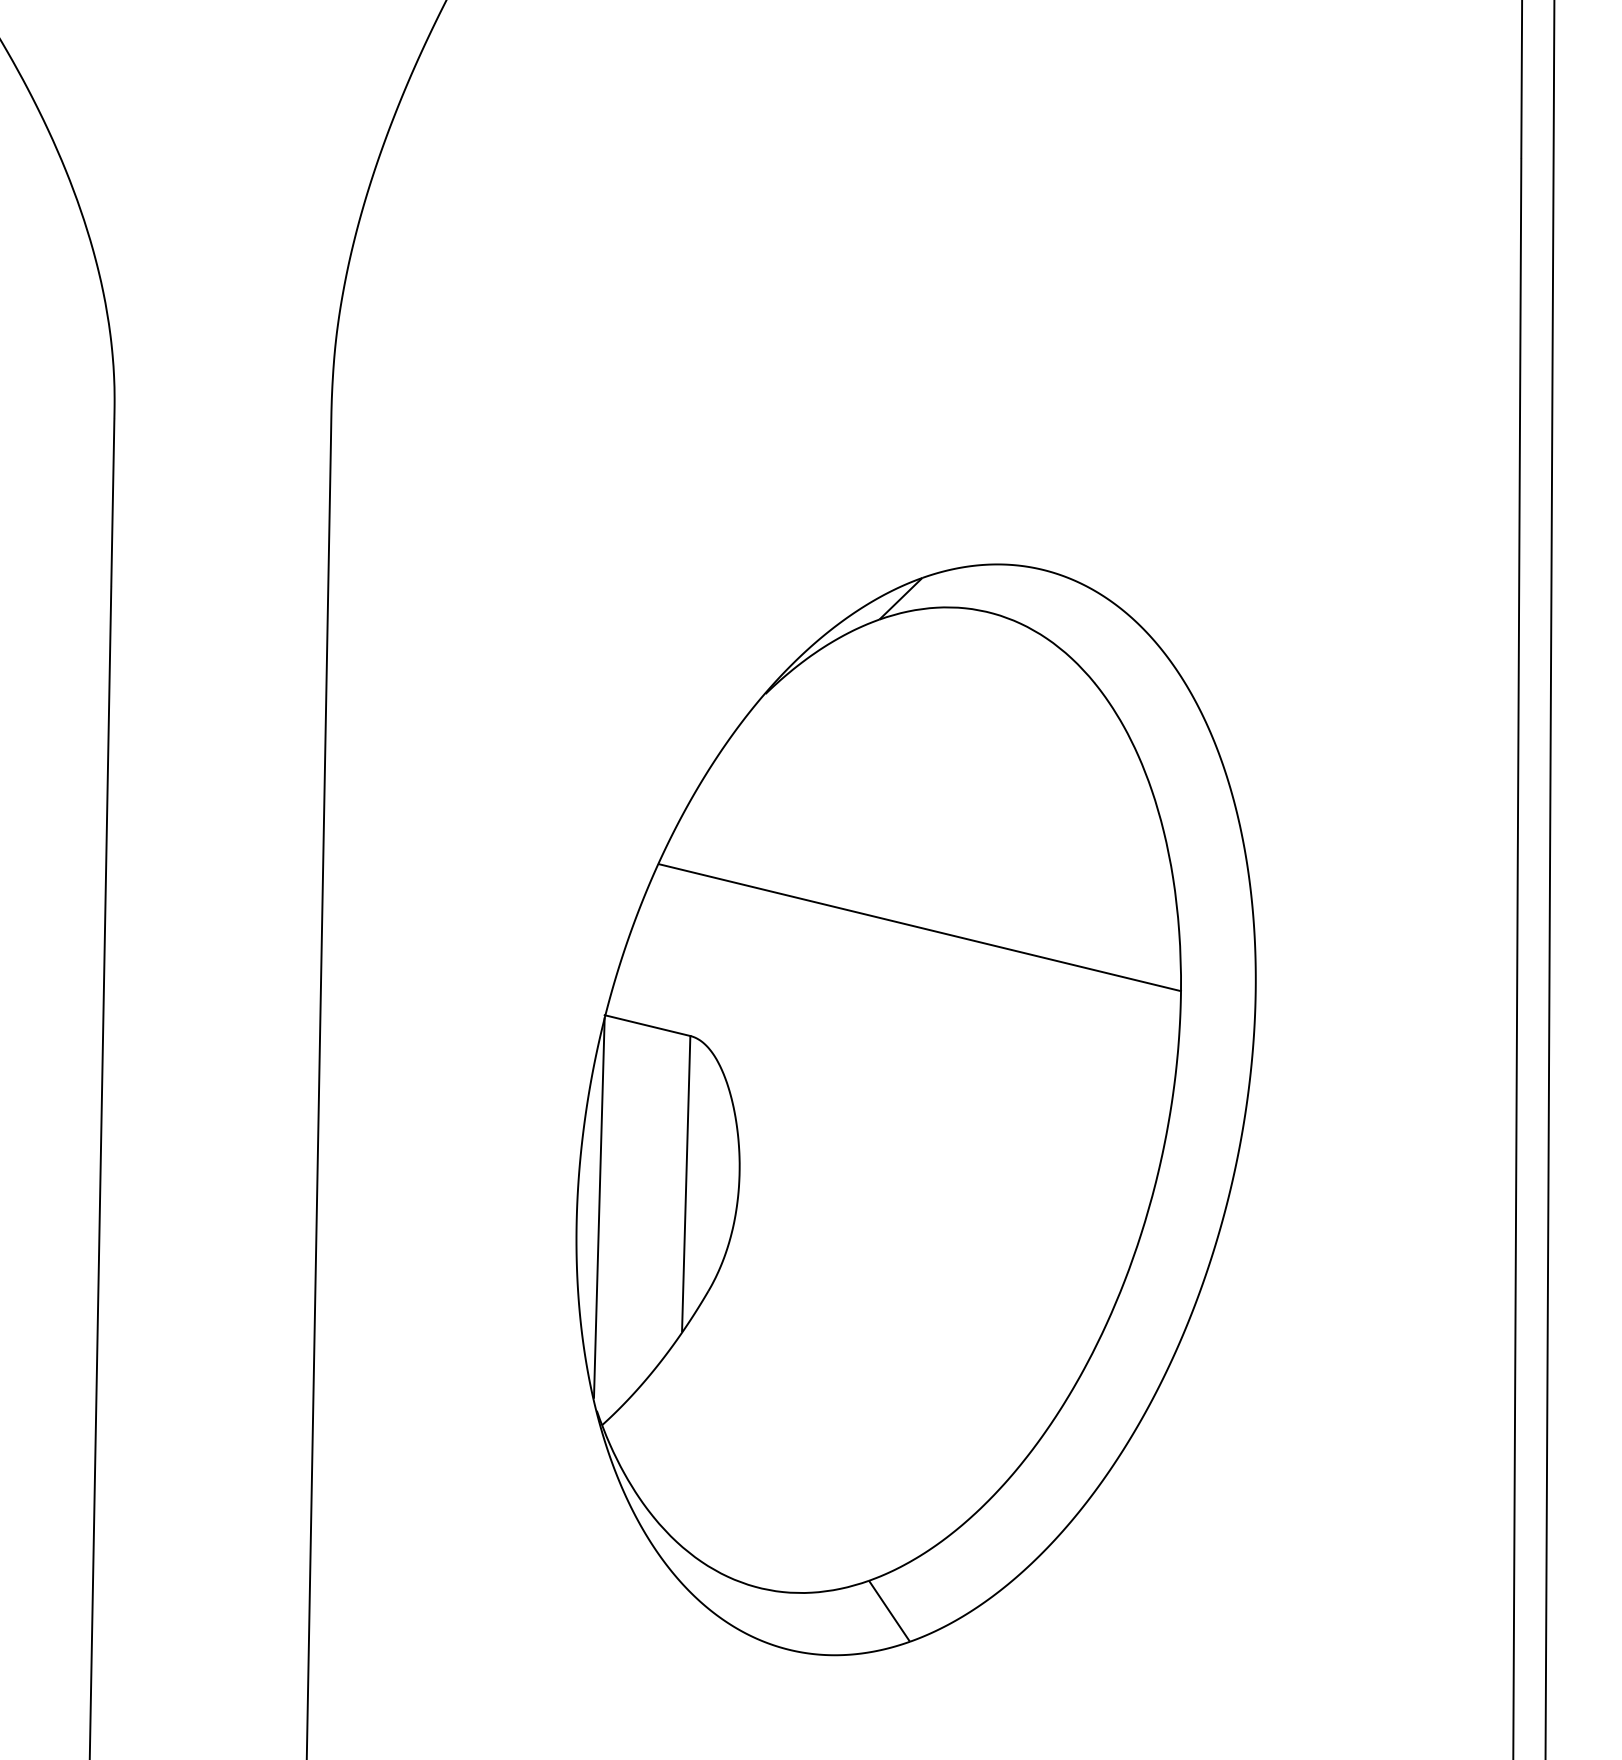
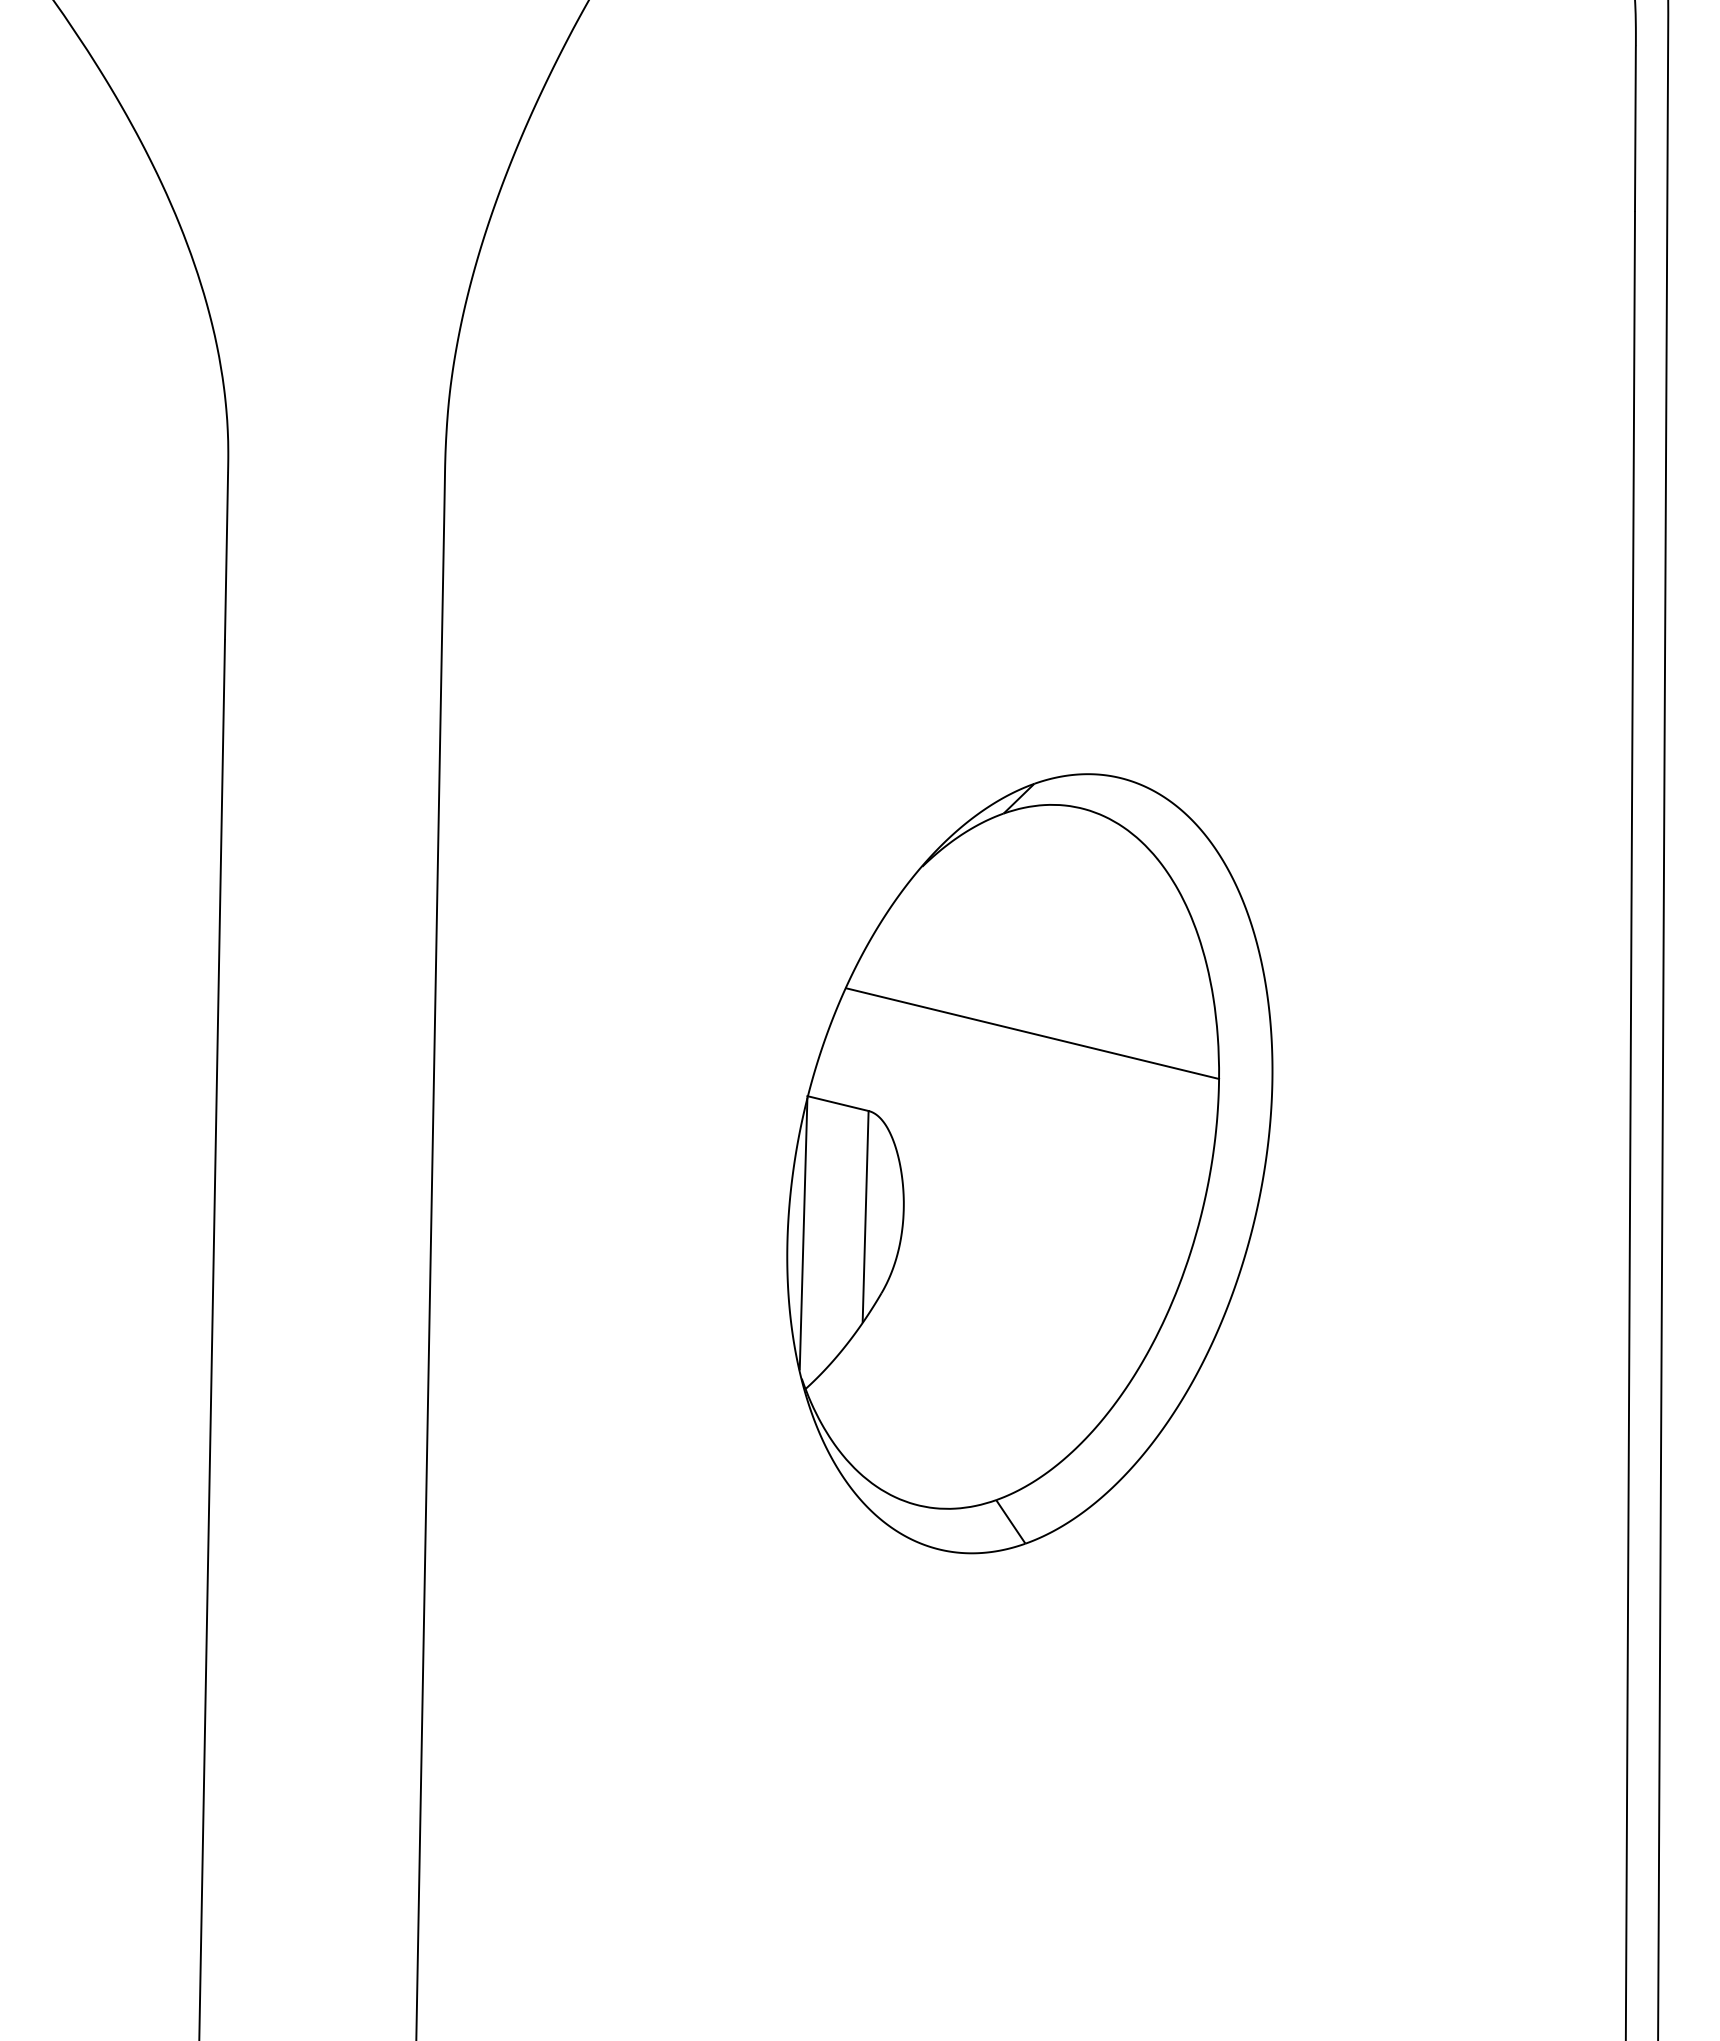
part: (915, 1109) -> (1029, 1163), size x0.71

